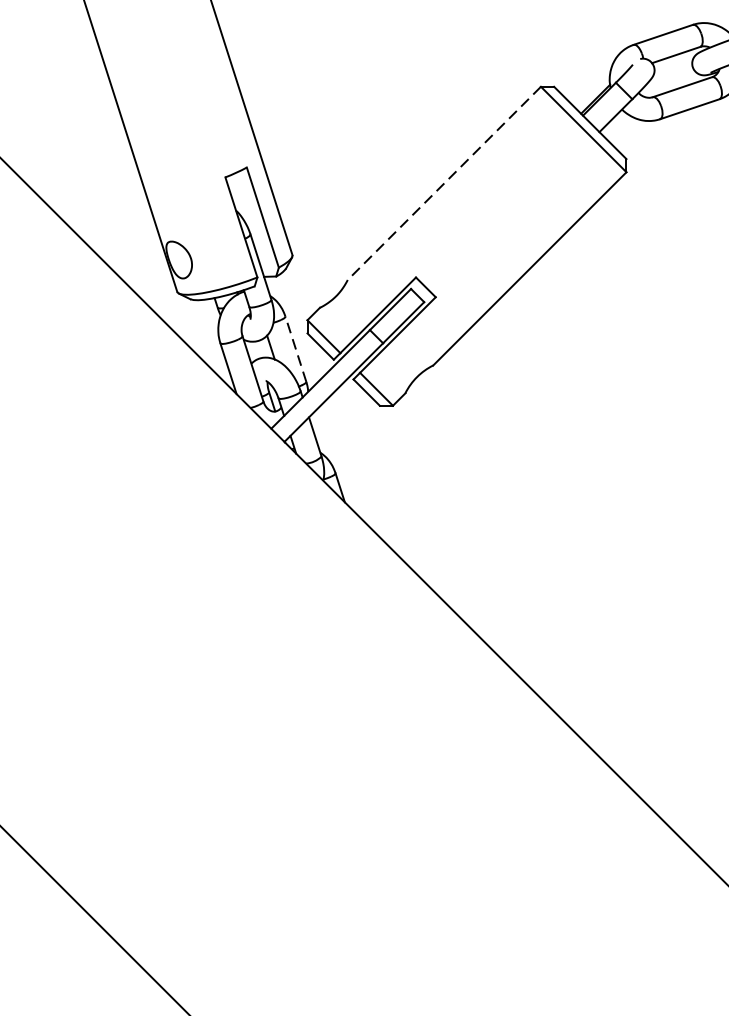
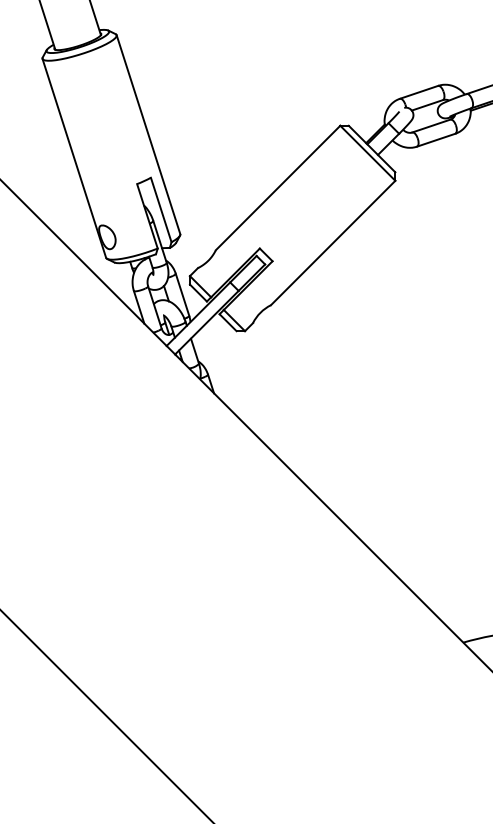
line: (444, 182) -> (278, 187), dashed -> solid
line: (295, 348) -> (182, 294), dashed -> solid

